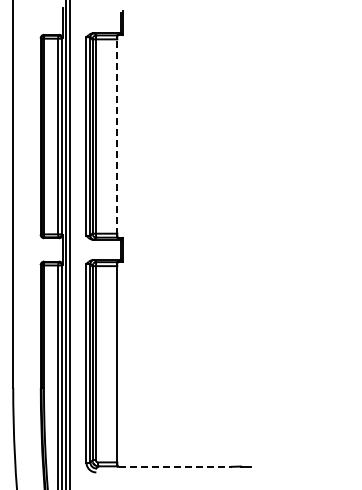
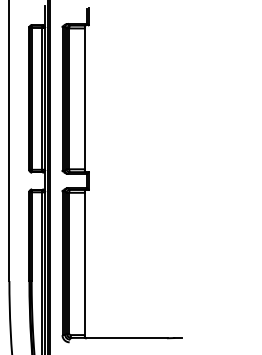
line: (117, 137) -> (84, 99), dashed -> solid
line: (175, 466) -> (127, 338), dashed -> solid

